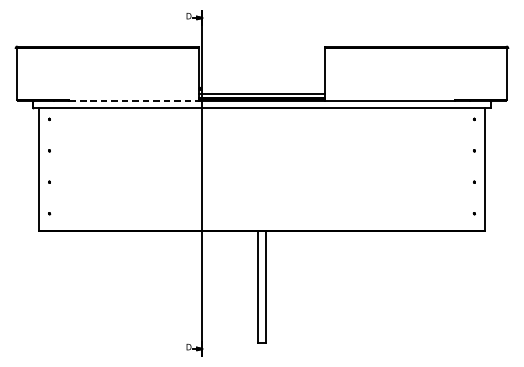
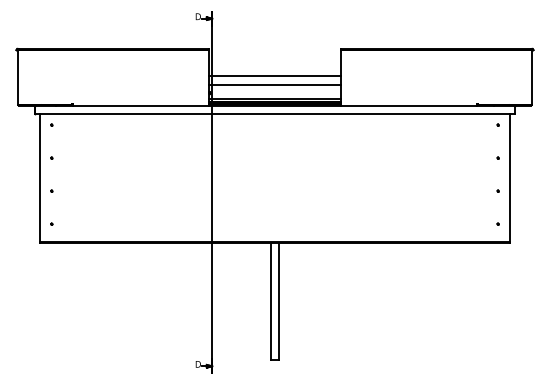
line: (261, 73) -> (274, 76), added
line: (261, 80) -> (274, 84), added
line: (134, 100) -> (141, 105), dashed -> solid

